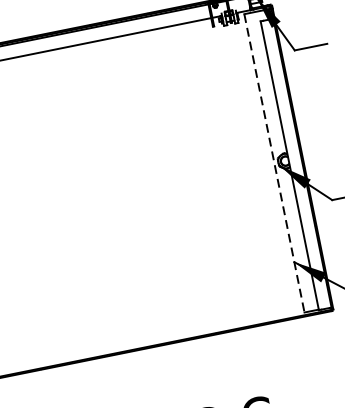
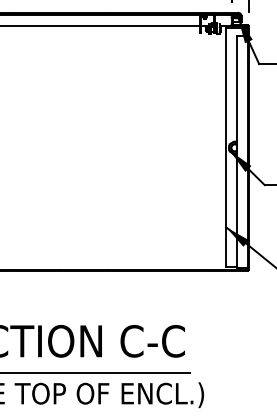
line: (273, 162) -> (225, 147), dashed -> solid

